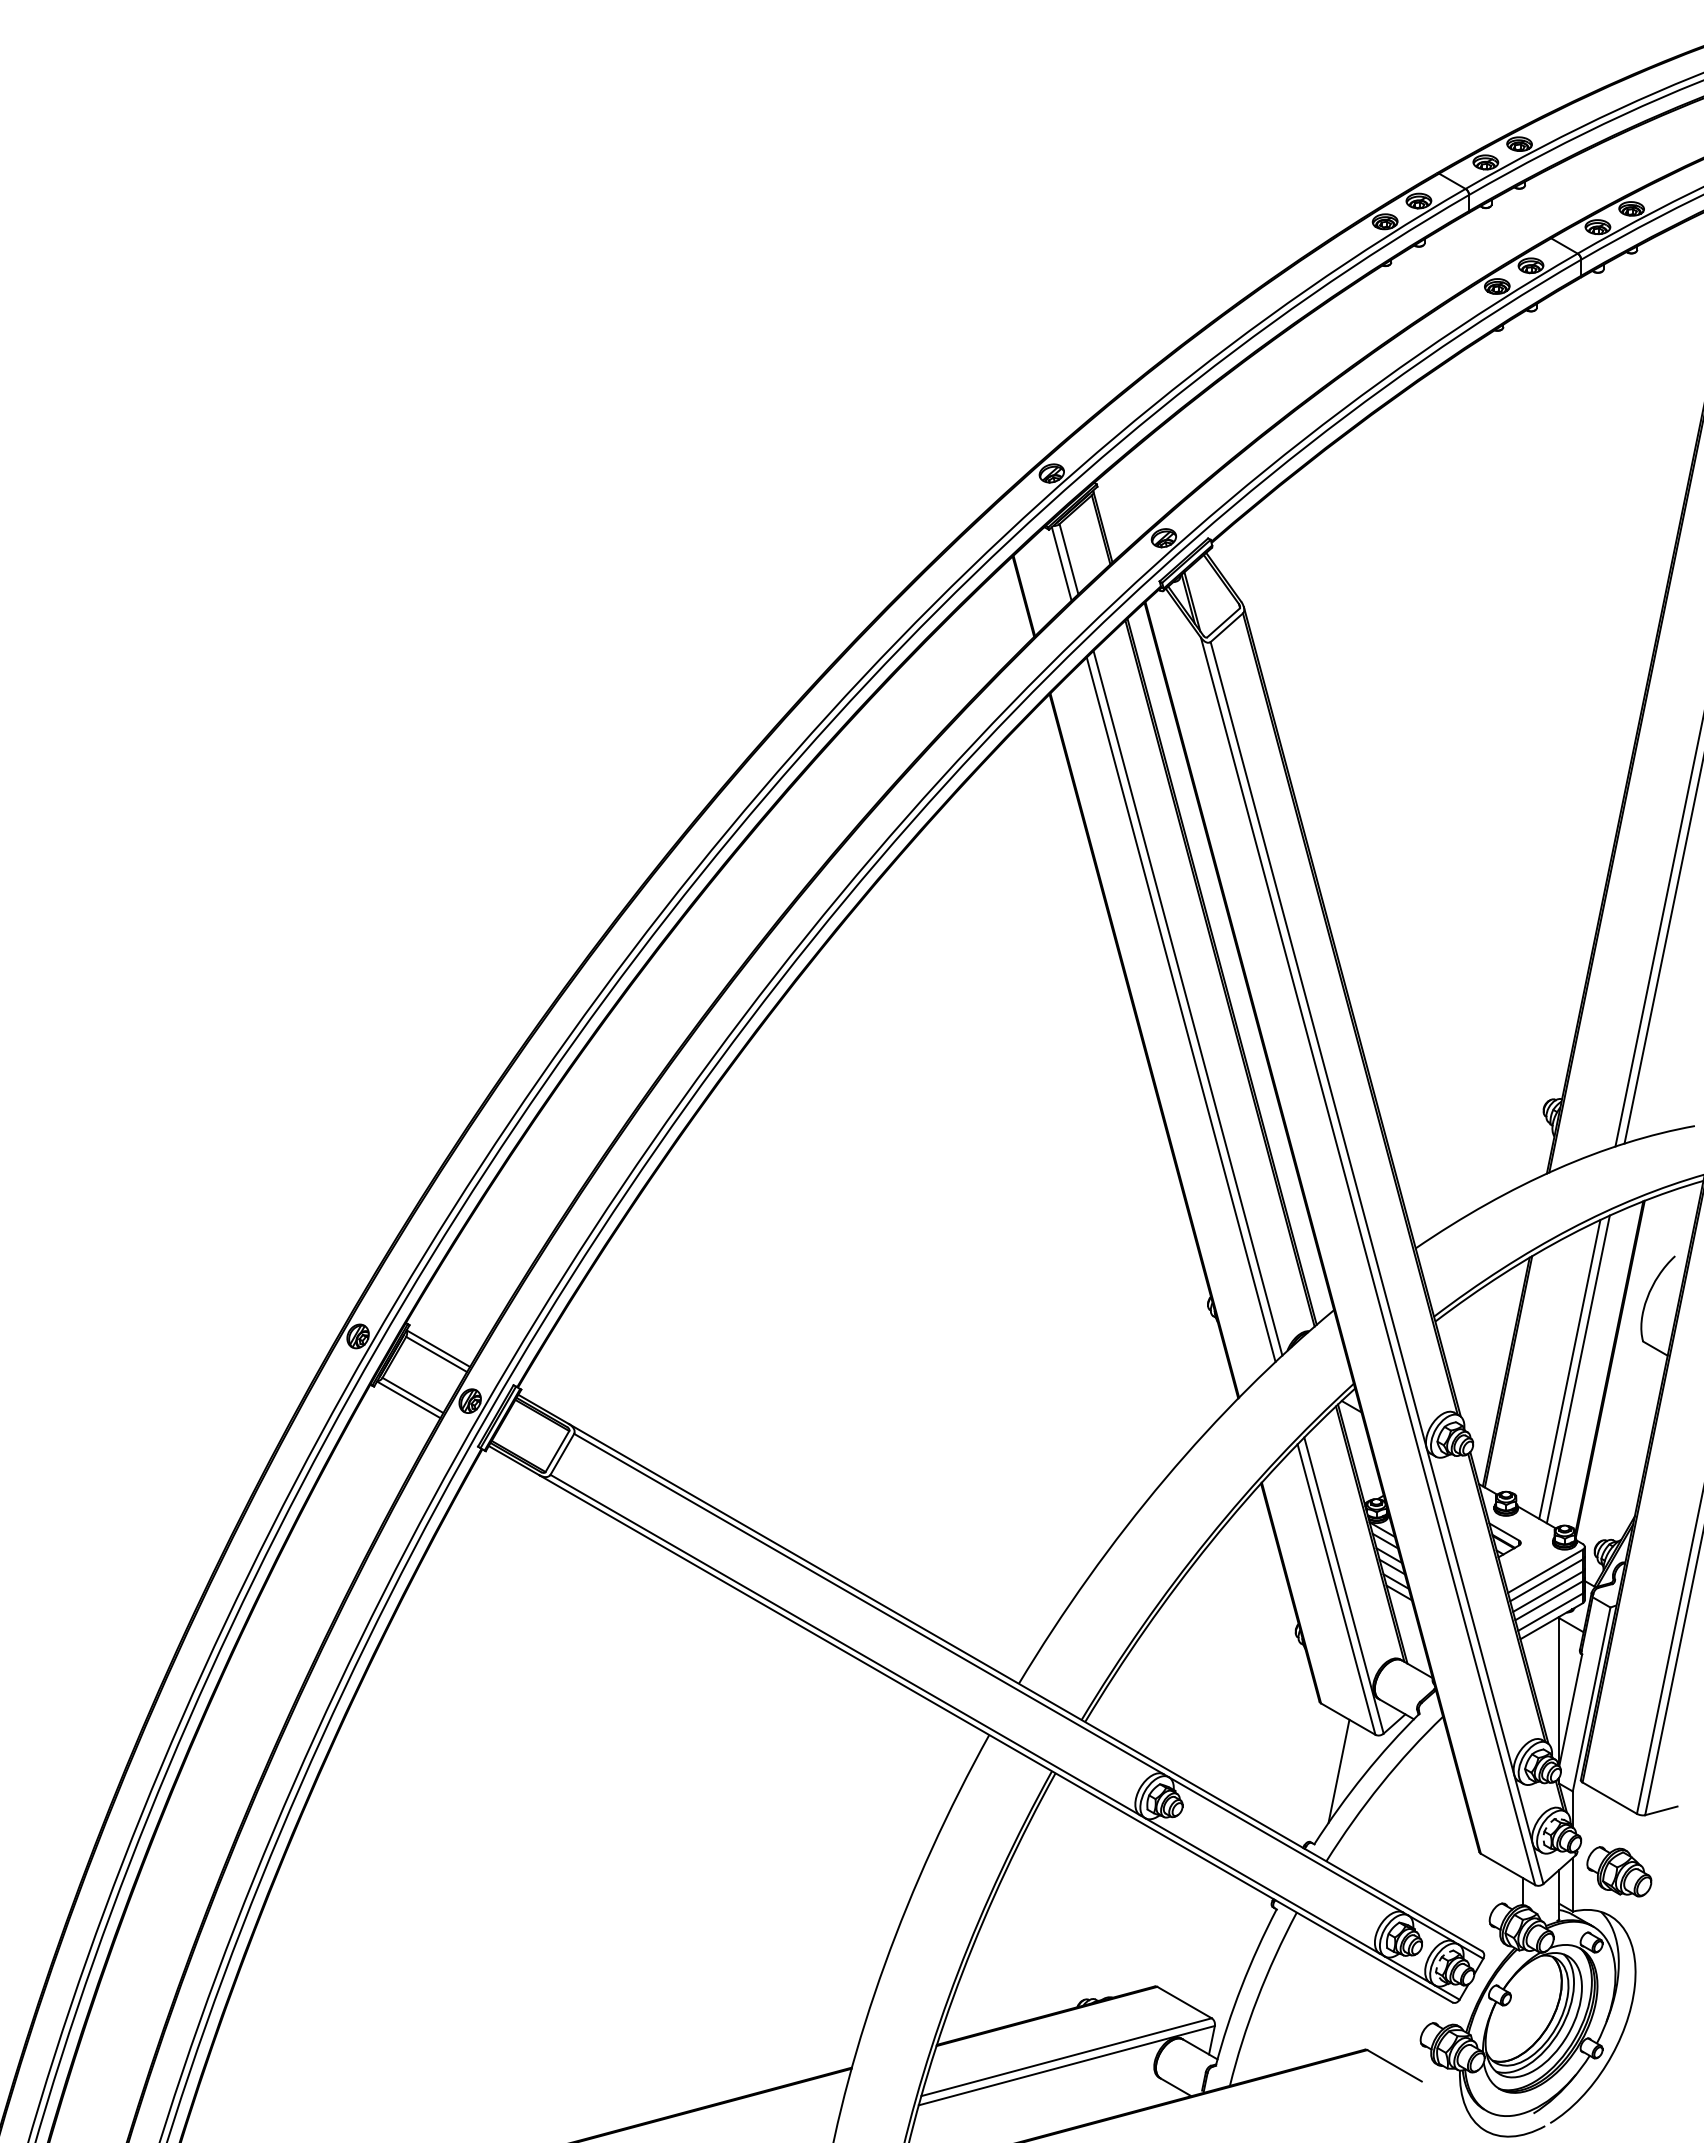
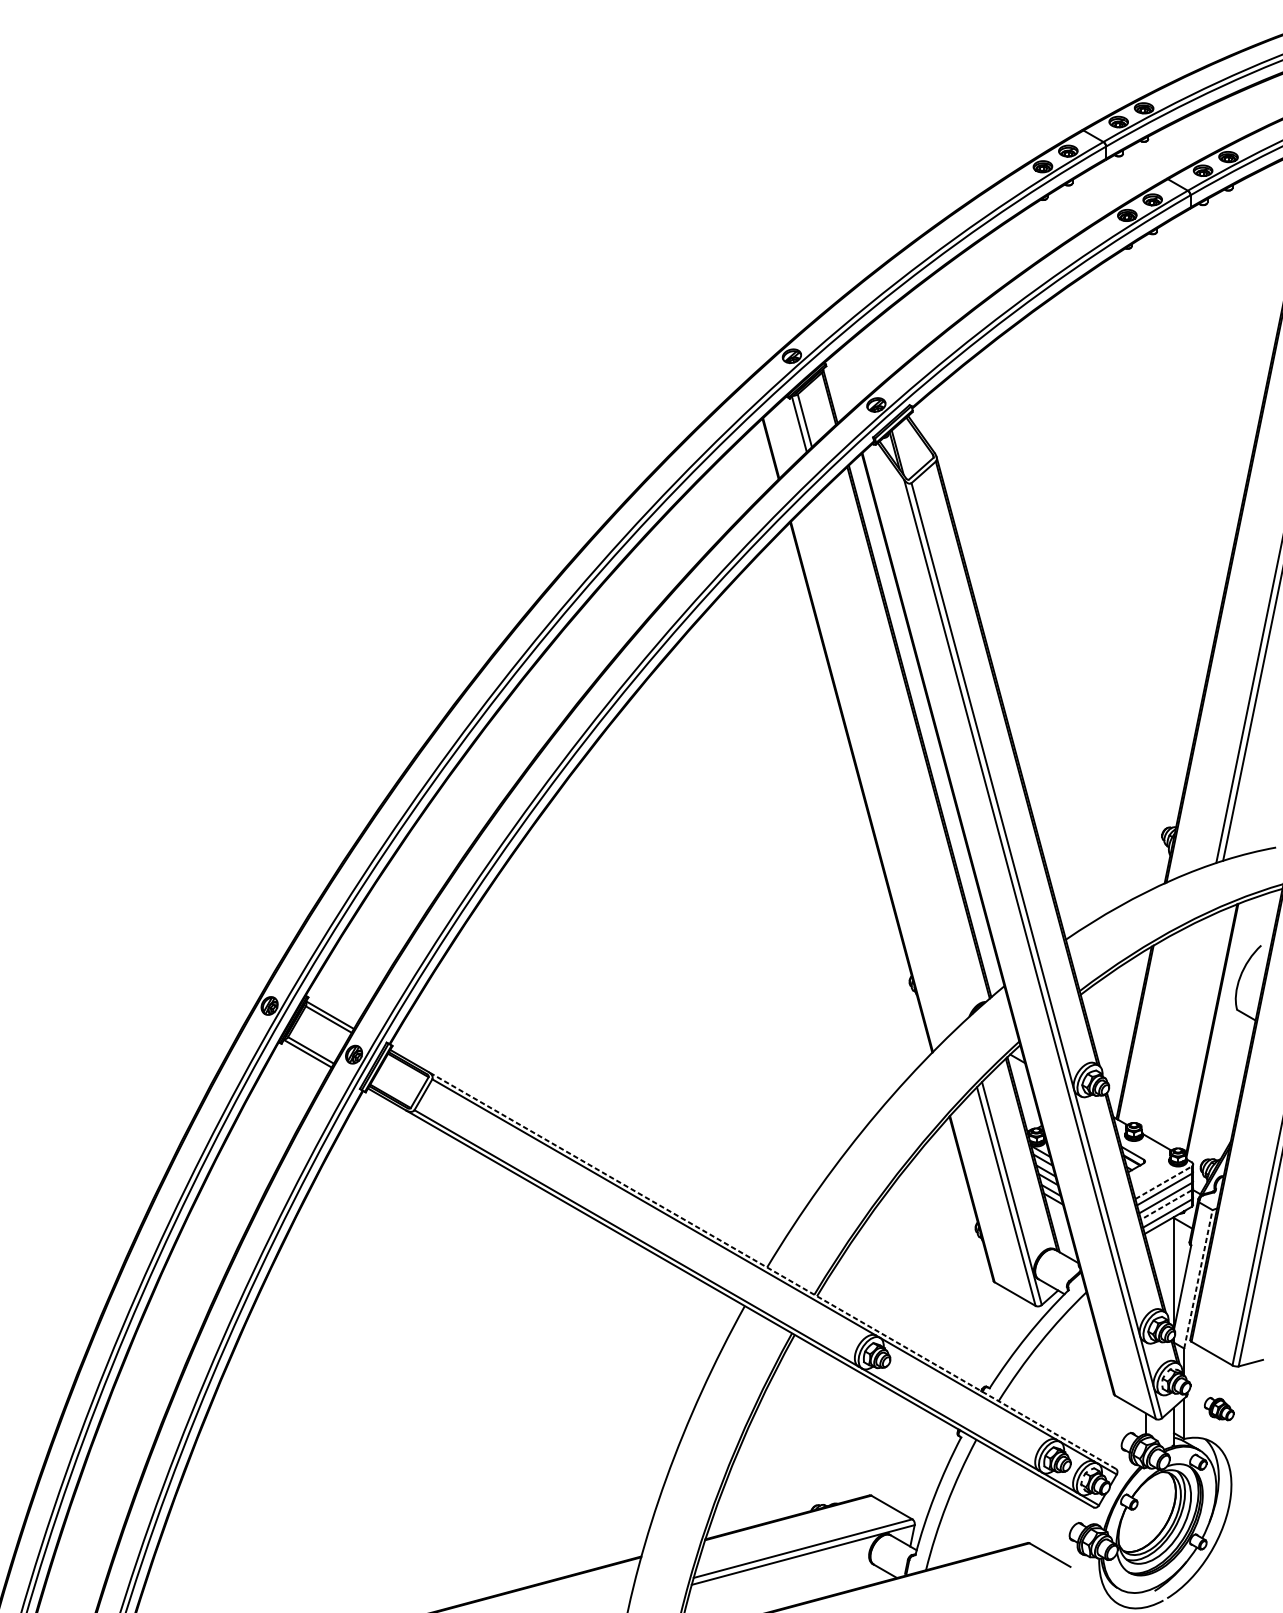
line: (1187, 1002) -> (894, 754), removed
line: (1180, 1009) -> (888, 759), removed
line: (1569, 1368) -> (1181, 1030), removed
line: (1577, 1369) -> (1187, 1030), removed
line: (1545, 1571) -> (1163, 1182), solid -> dashed
line: (1549, 1600) -> (1166, 1204), solid -> dashed
line: (1025, 1687) -> (772, 1270), solid -> dashed
line: (1591, 1699) -> (1198, 1279), solid -> dashed
line: (1338, 1770) -> (1007, 1332), removed
part: (1619, 1871) -> (1219, 1408), size x0.6

